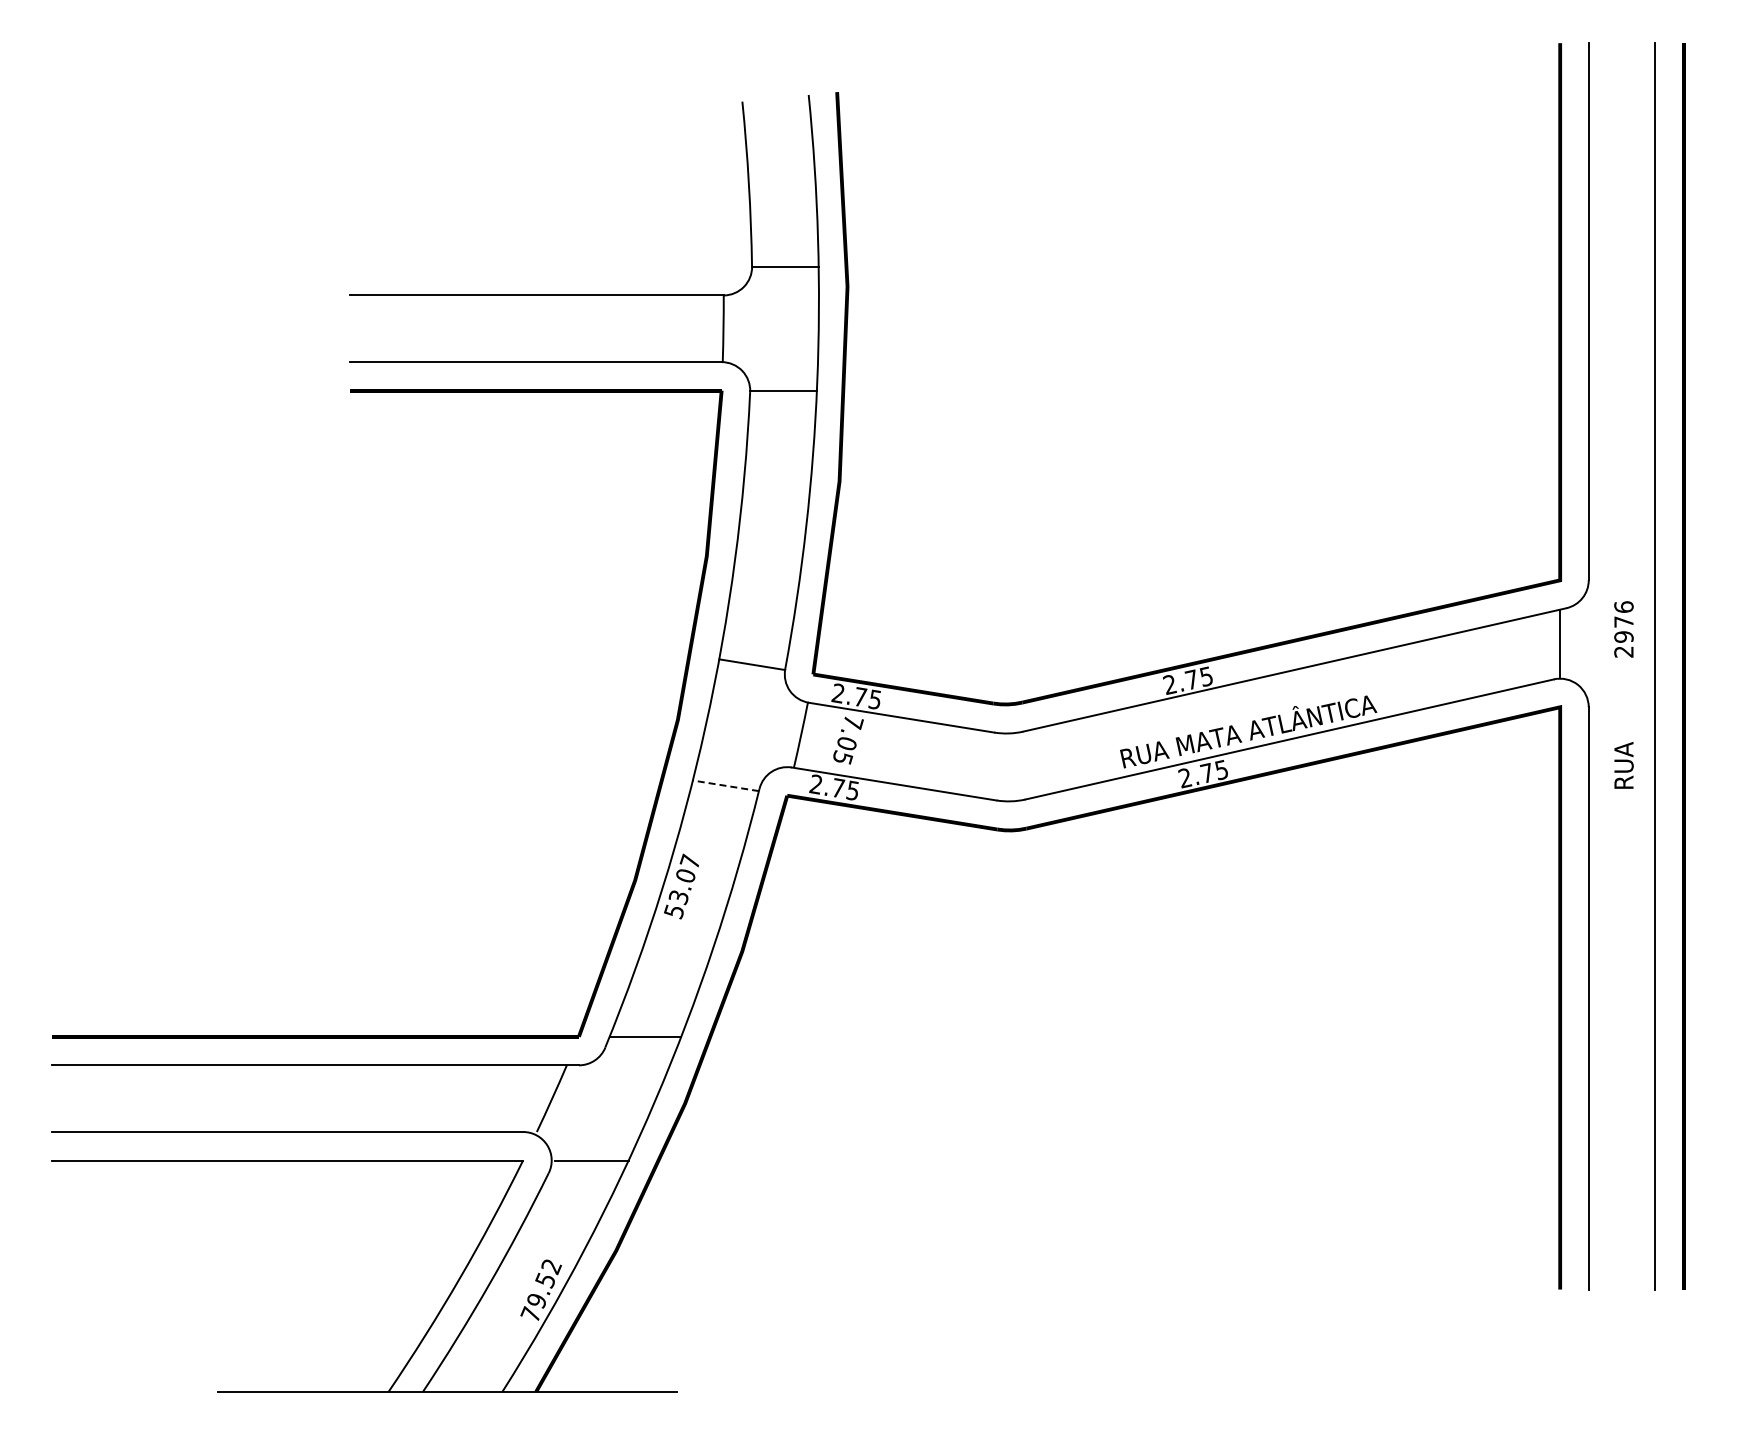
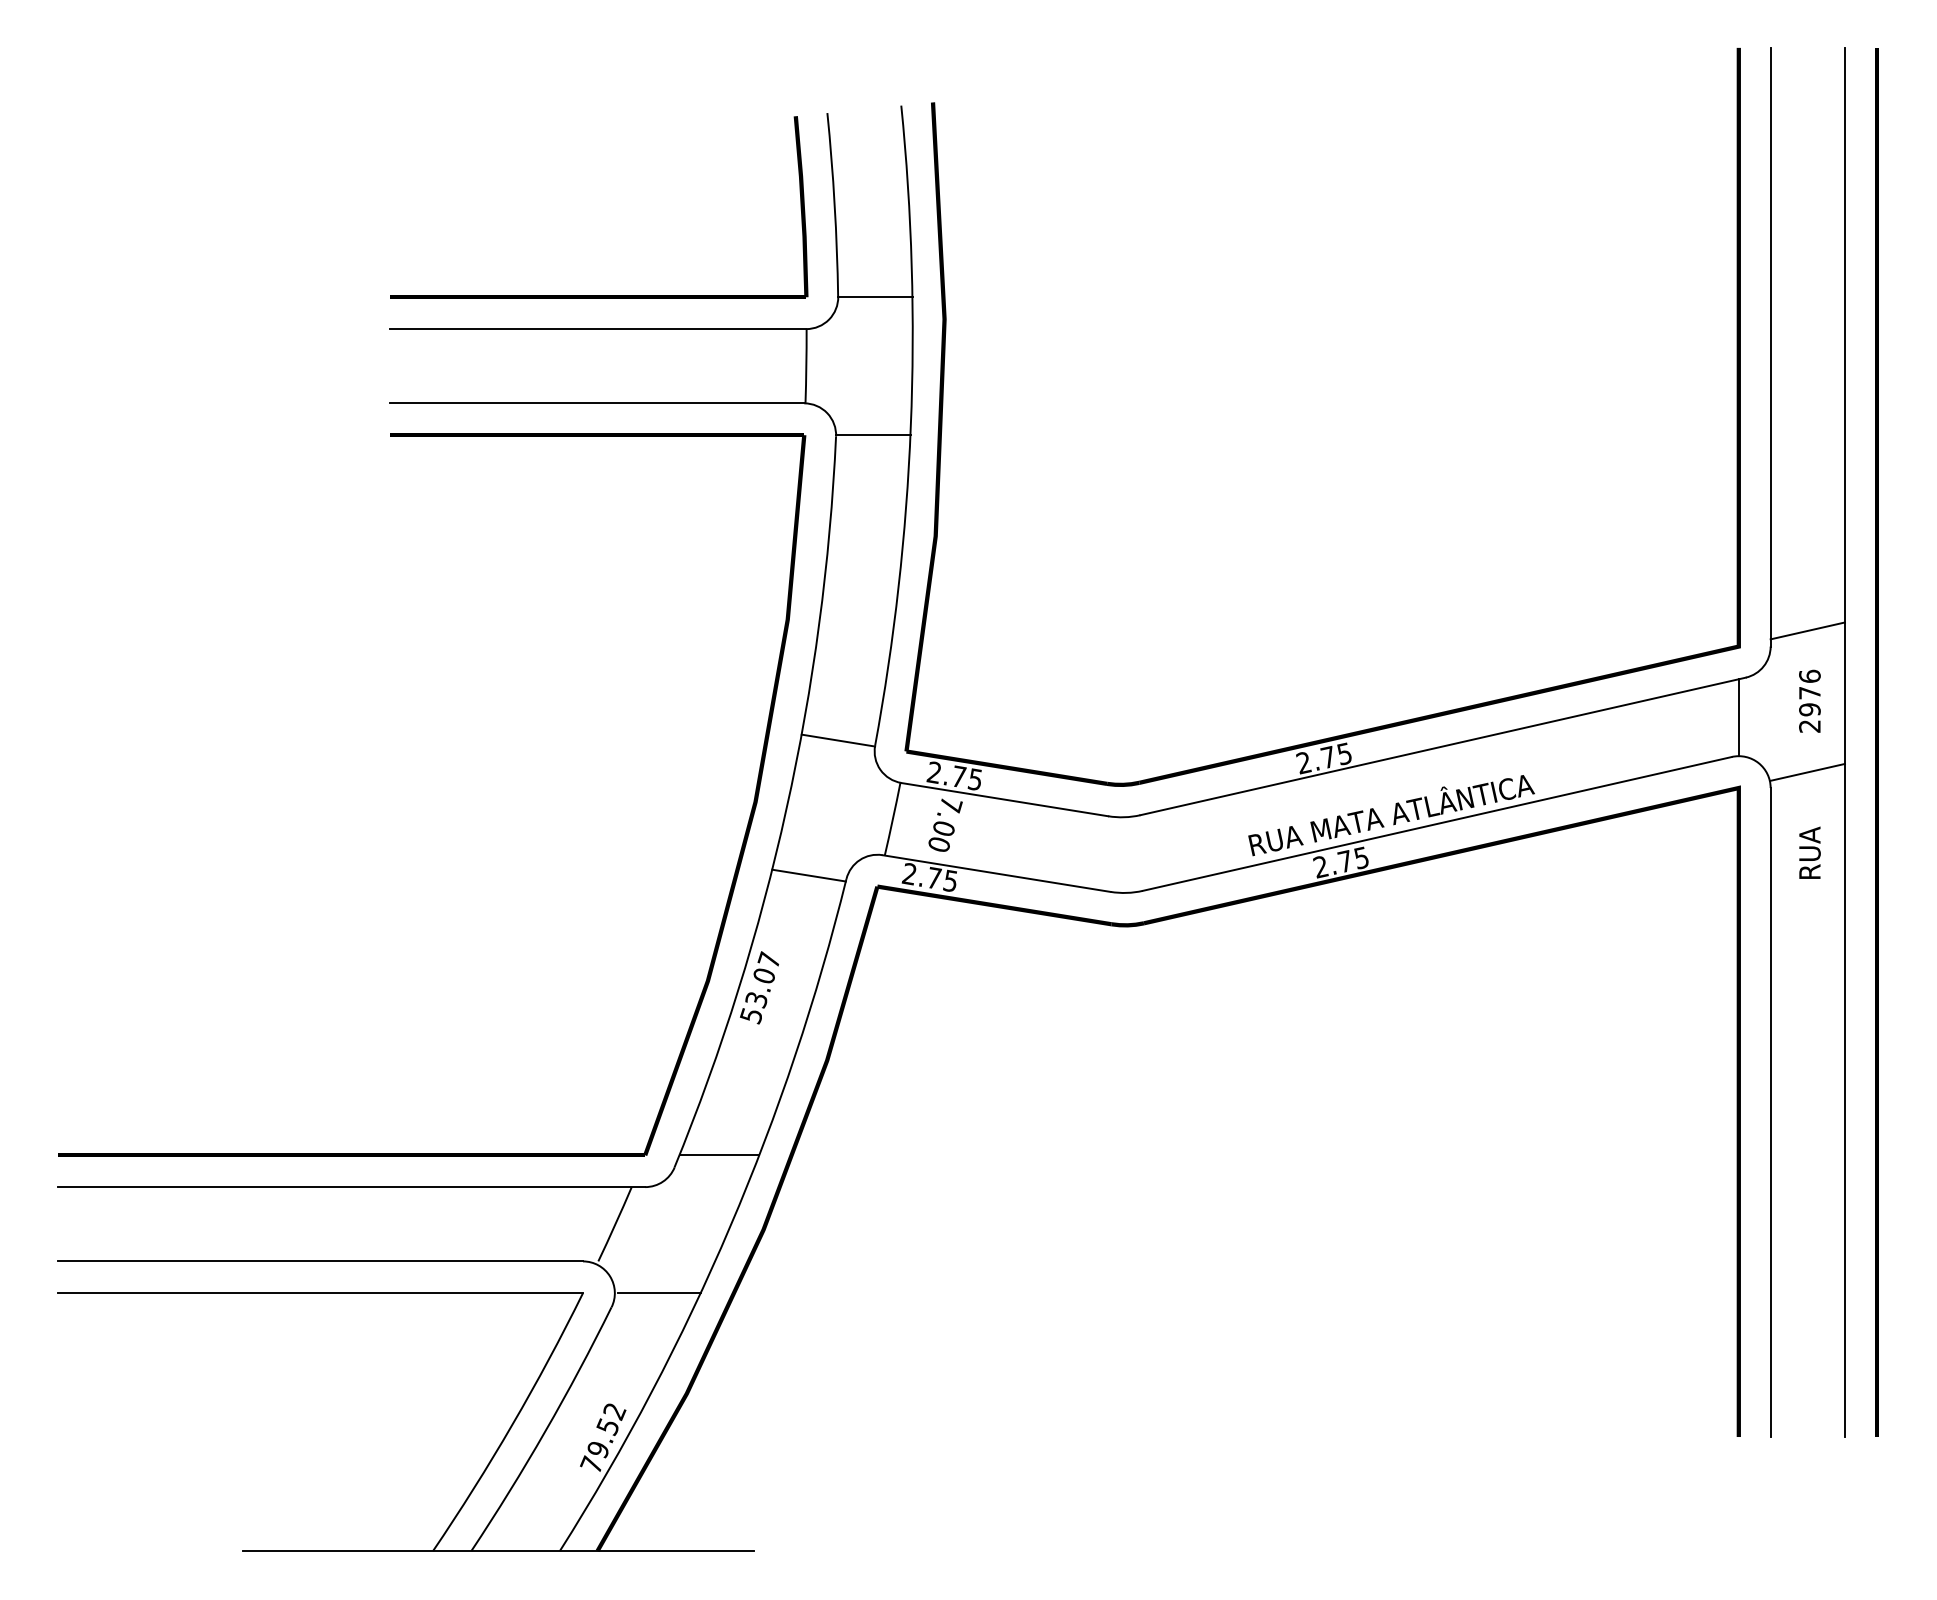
curve: (537, 265) -> (599, 295), added
line: (1621, 565) -> (1807, 630), added
line: (1621, 692) -> (1807, 771), added
text: (843, 757) -> (940, 844), 7.05 -> 7.00
line: (725, 785) -> (808, 875), dashed -> solid

